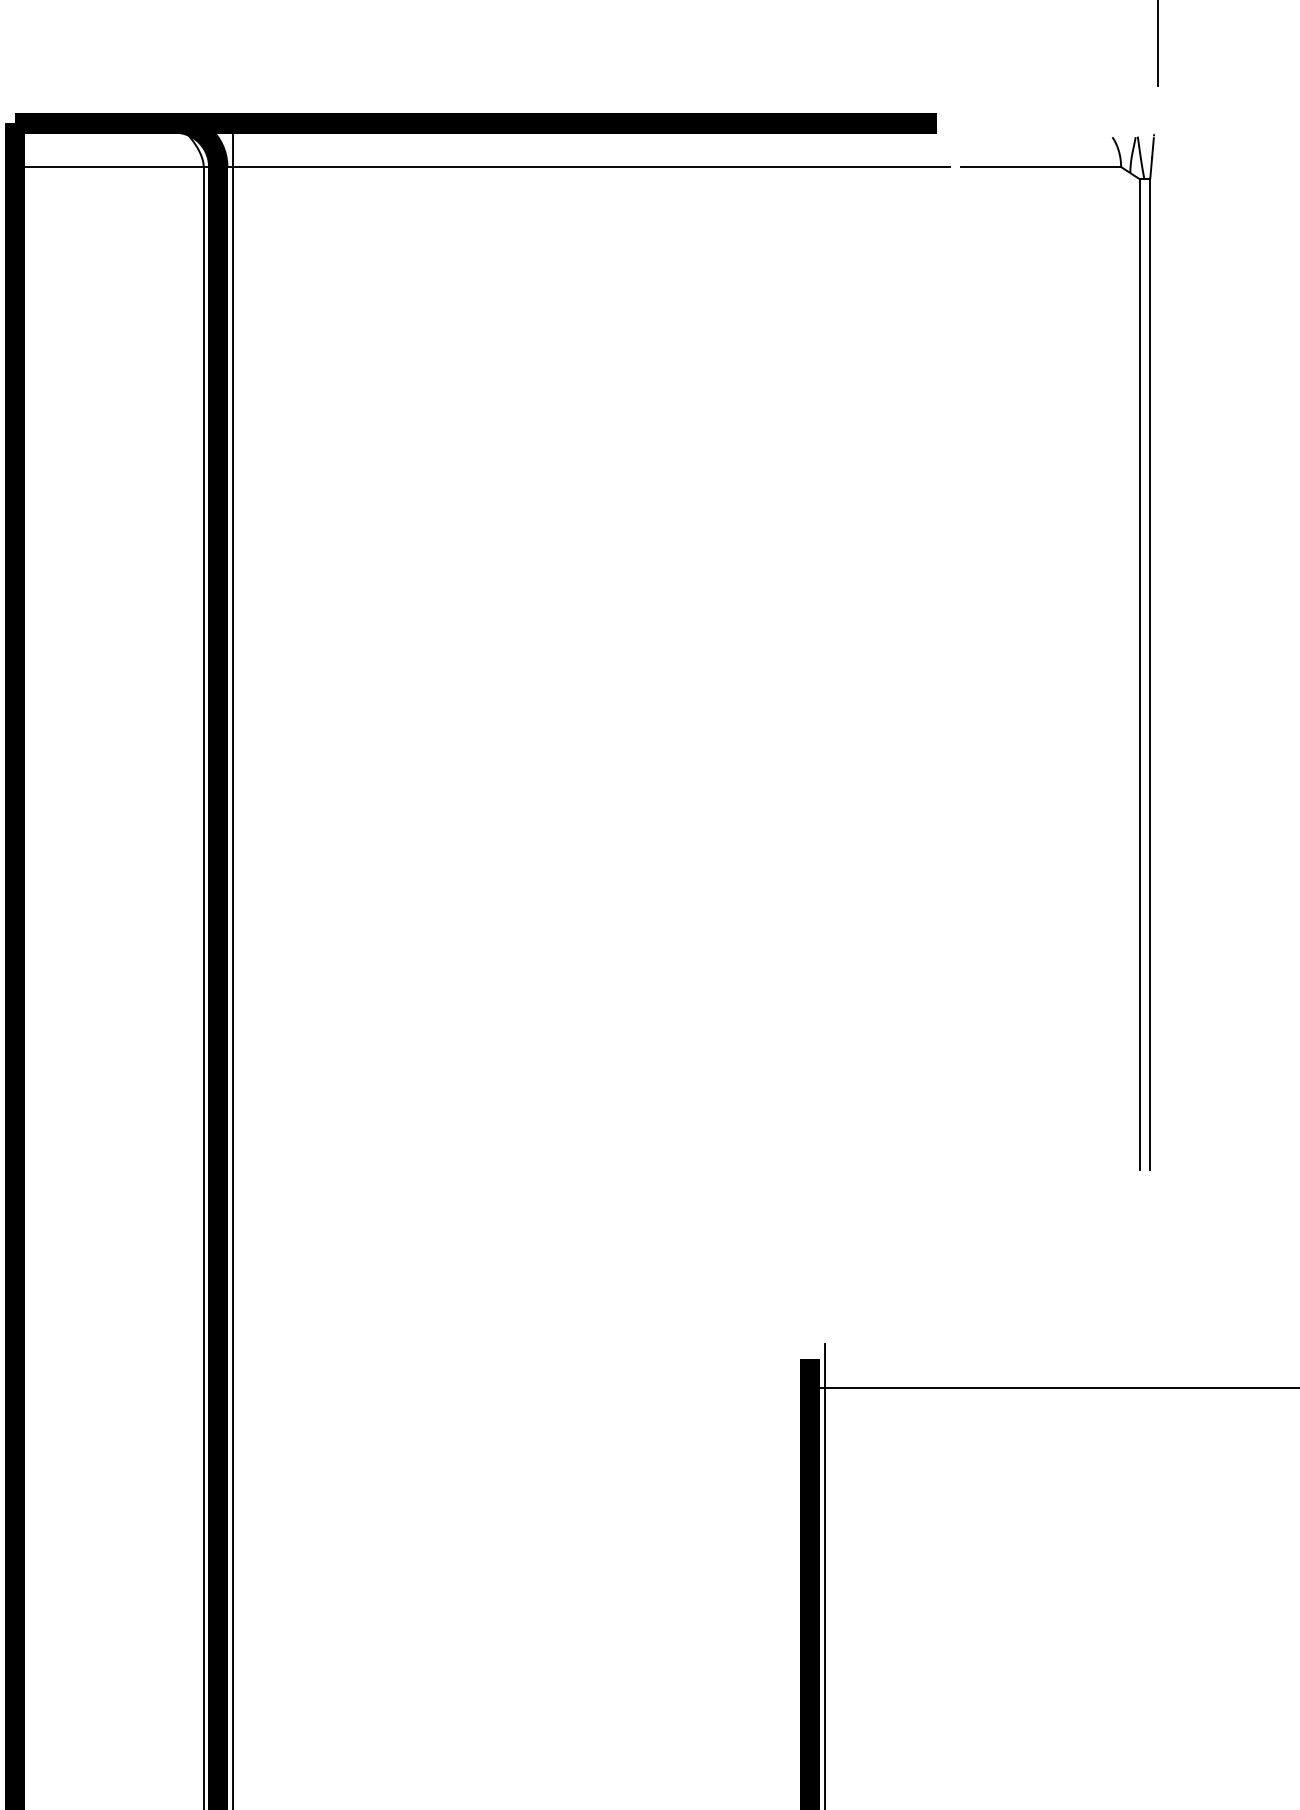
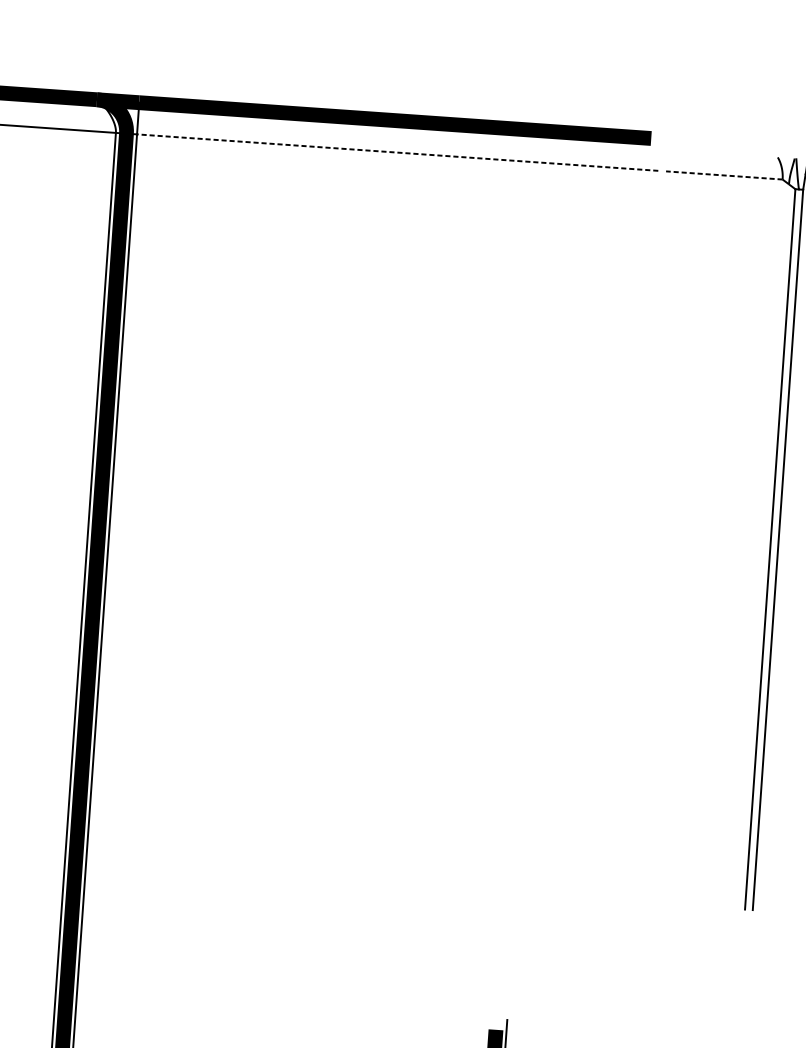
line: (591, 167) -> (397, 152), solid -> dashed
line: (1040, 167) -> (724, 175), solid -> dashed

